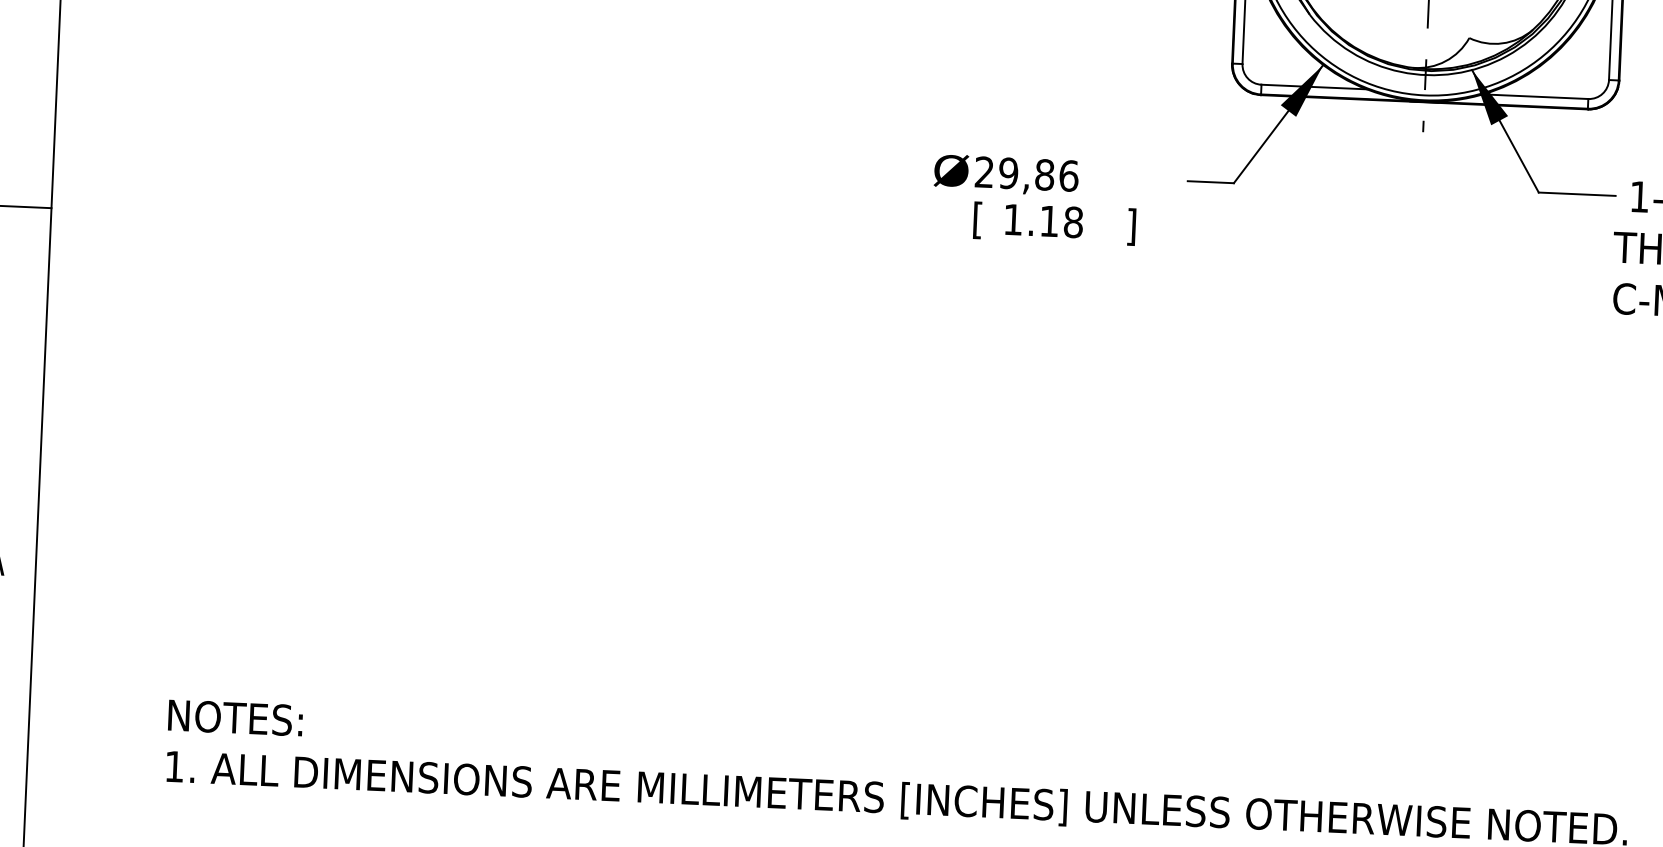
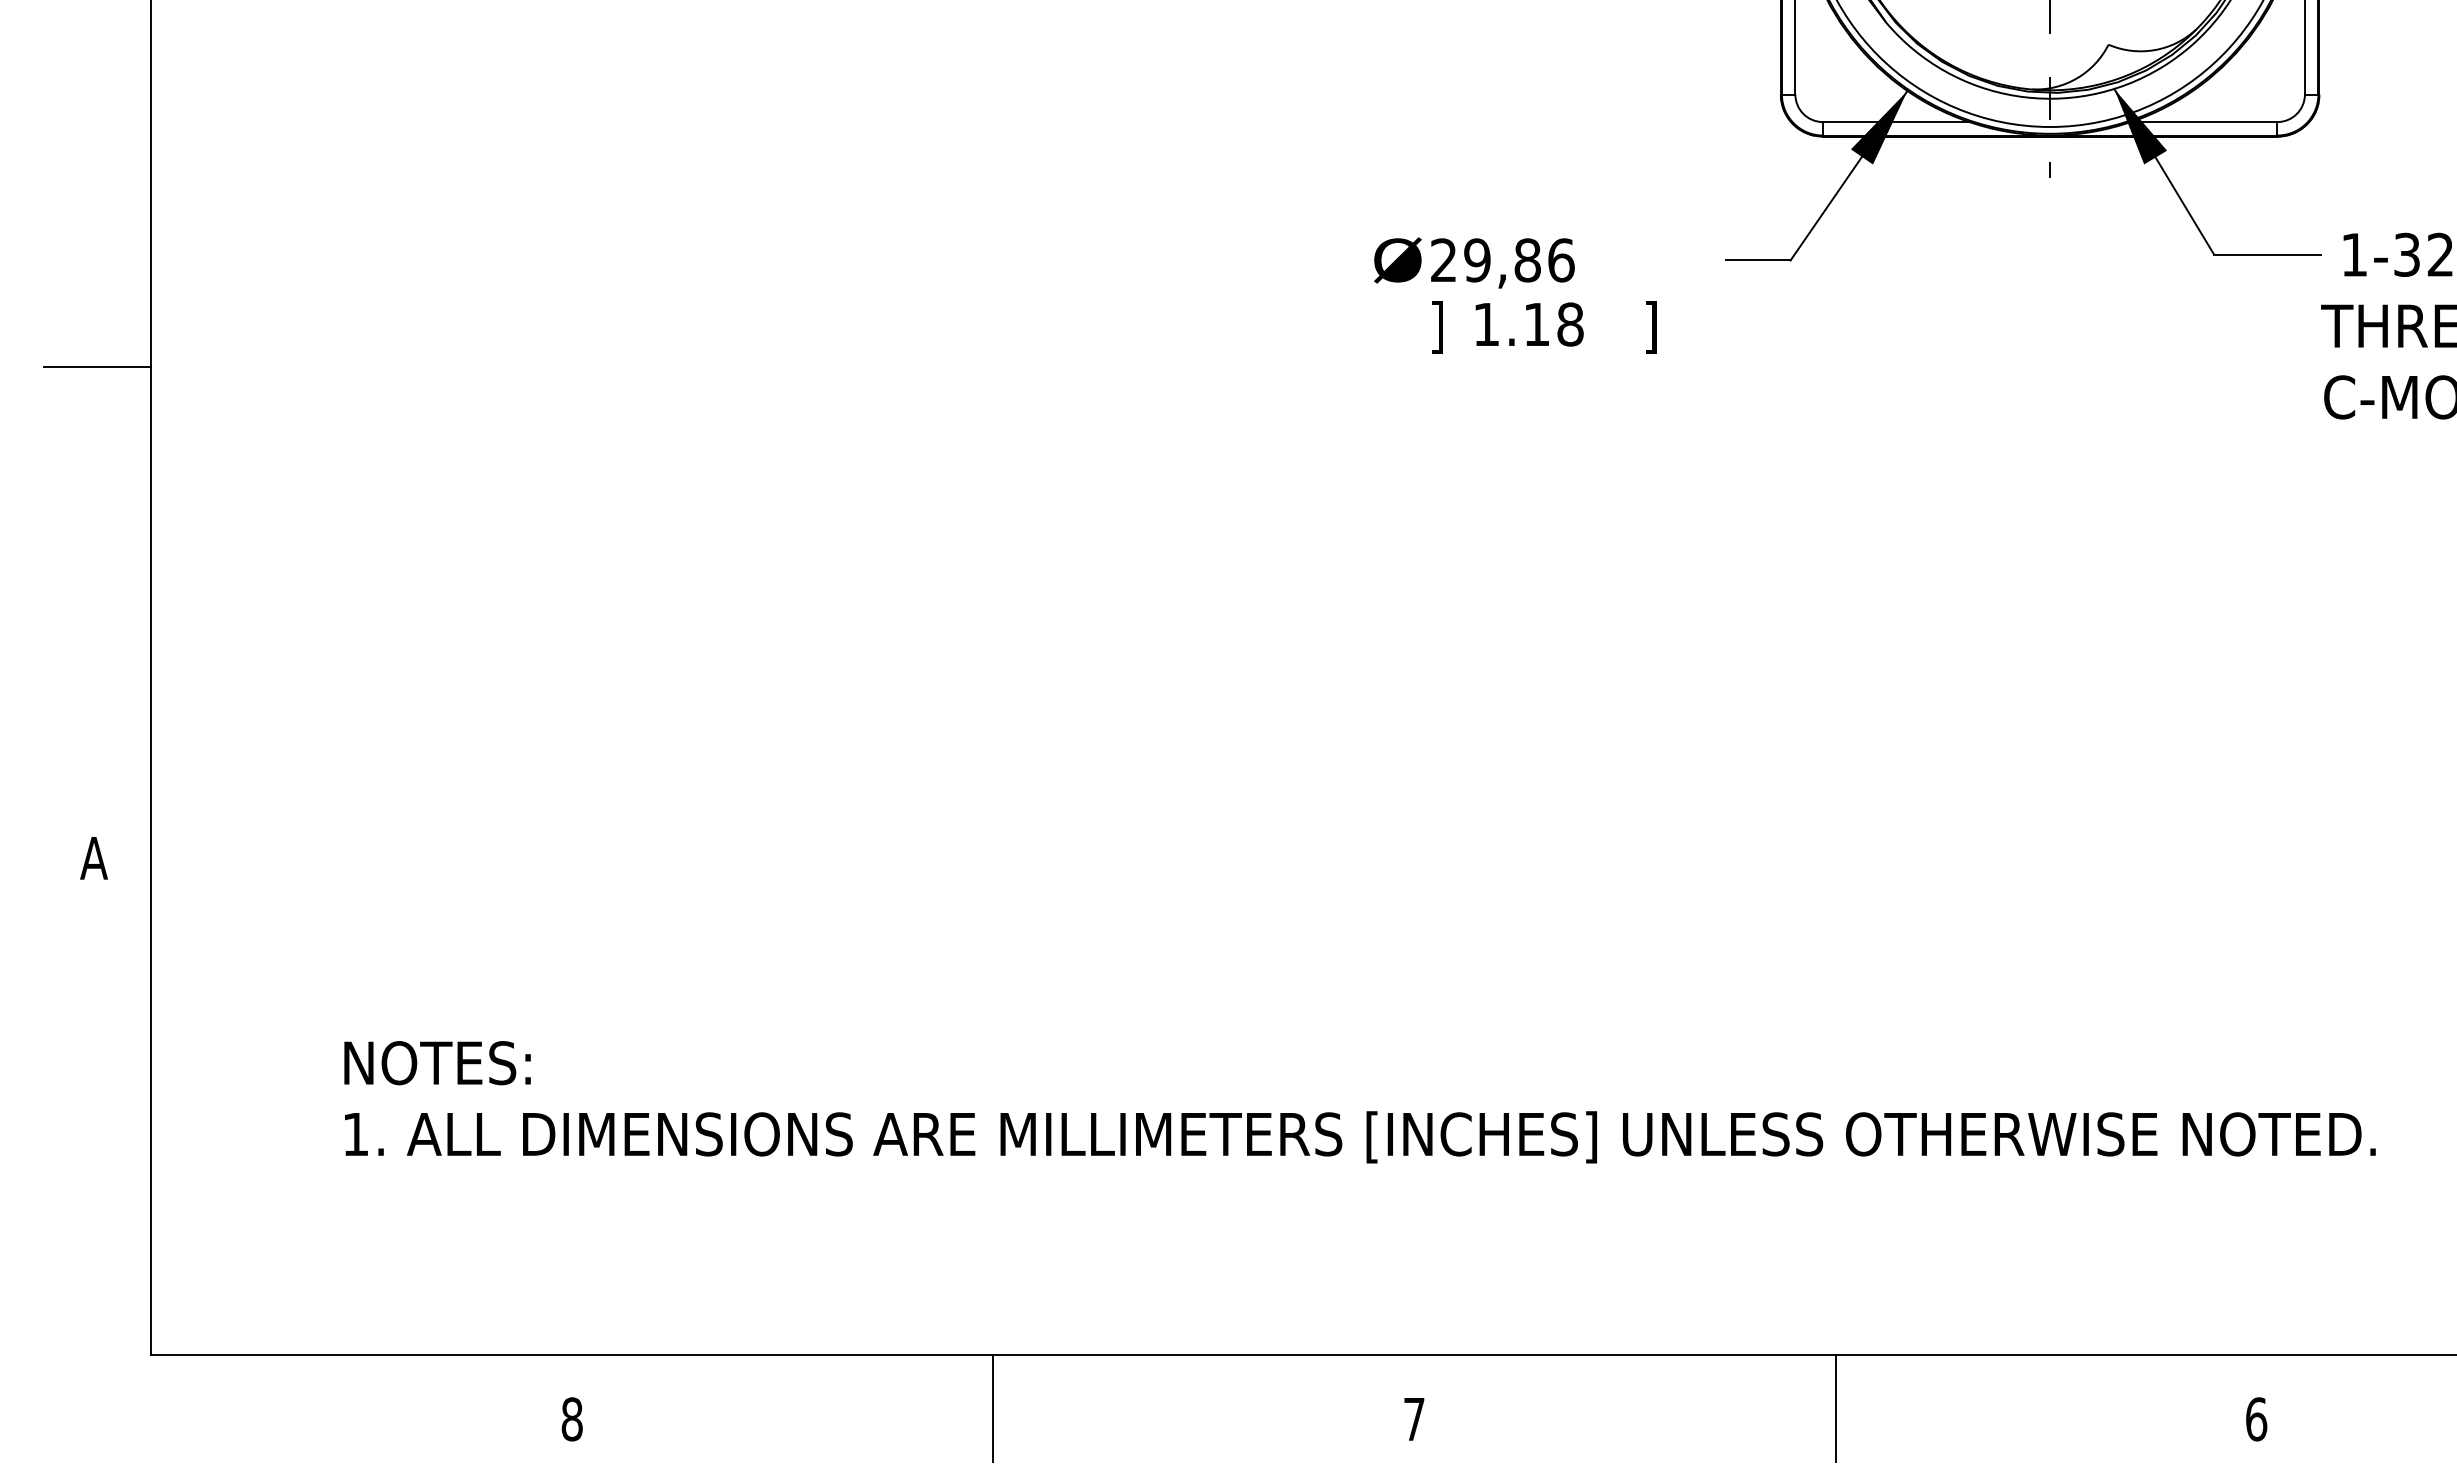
text: (977, 220) -> (1437, 327), [ -> ]

